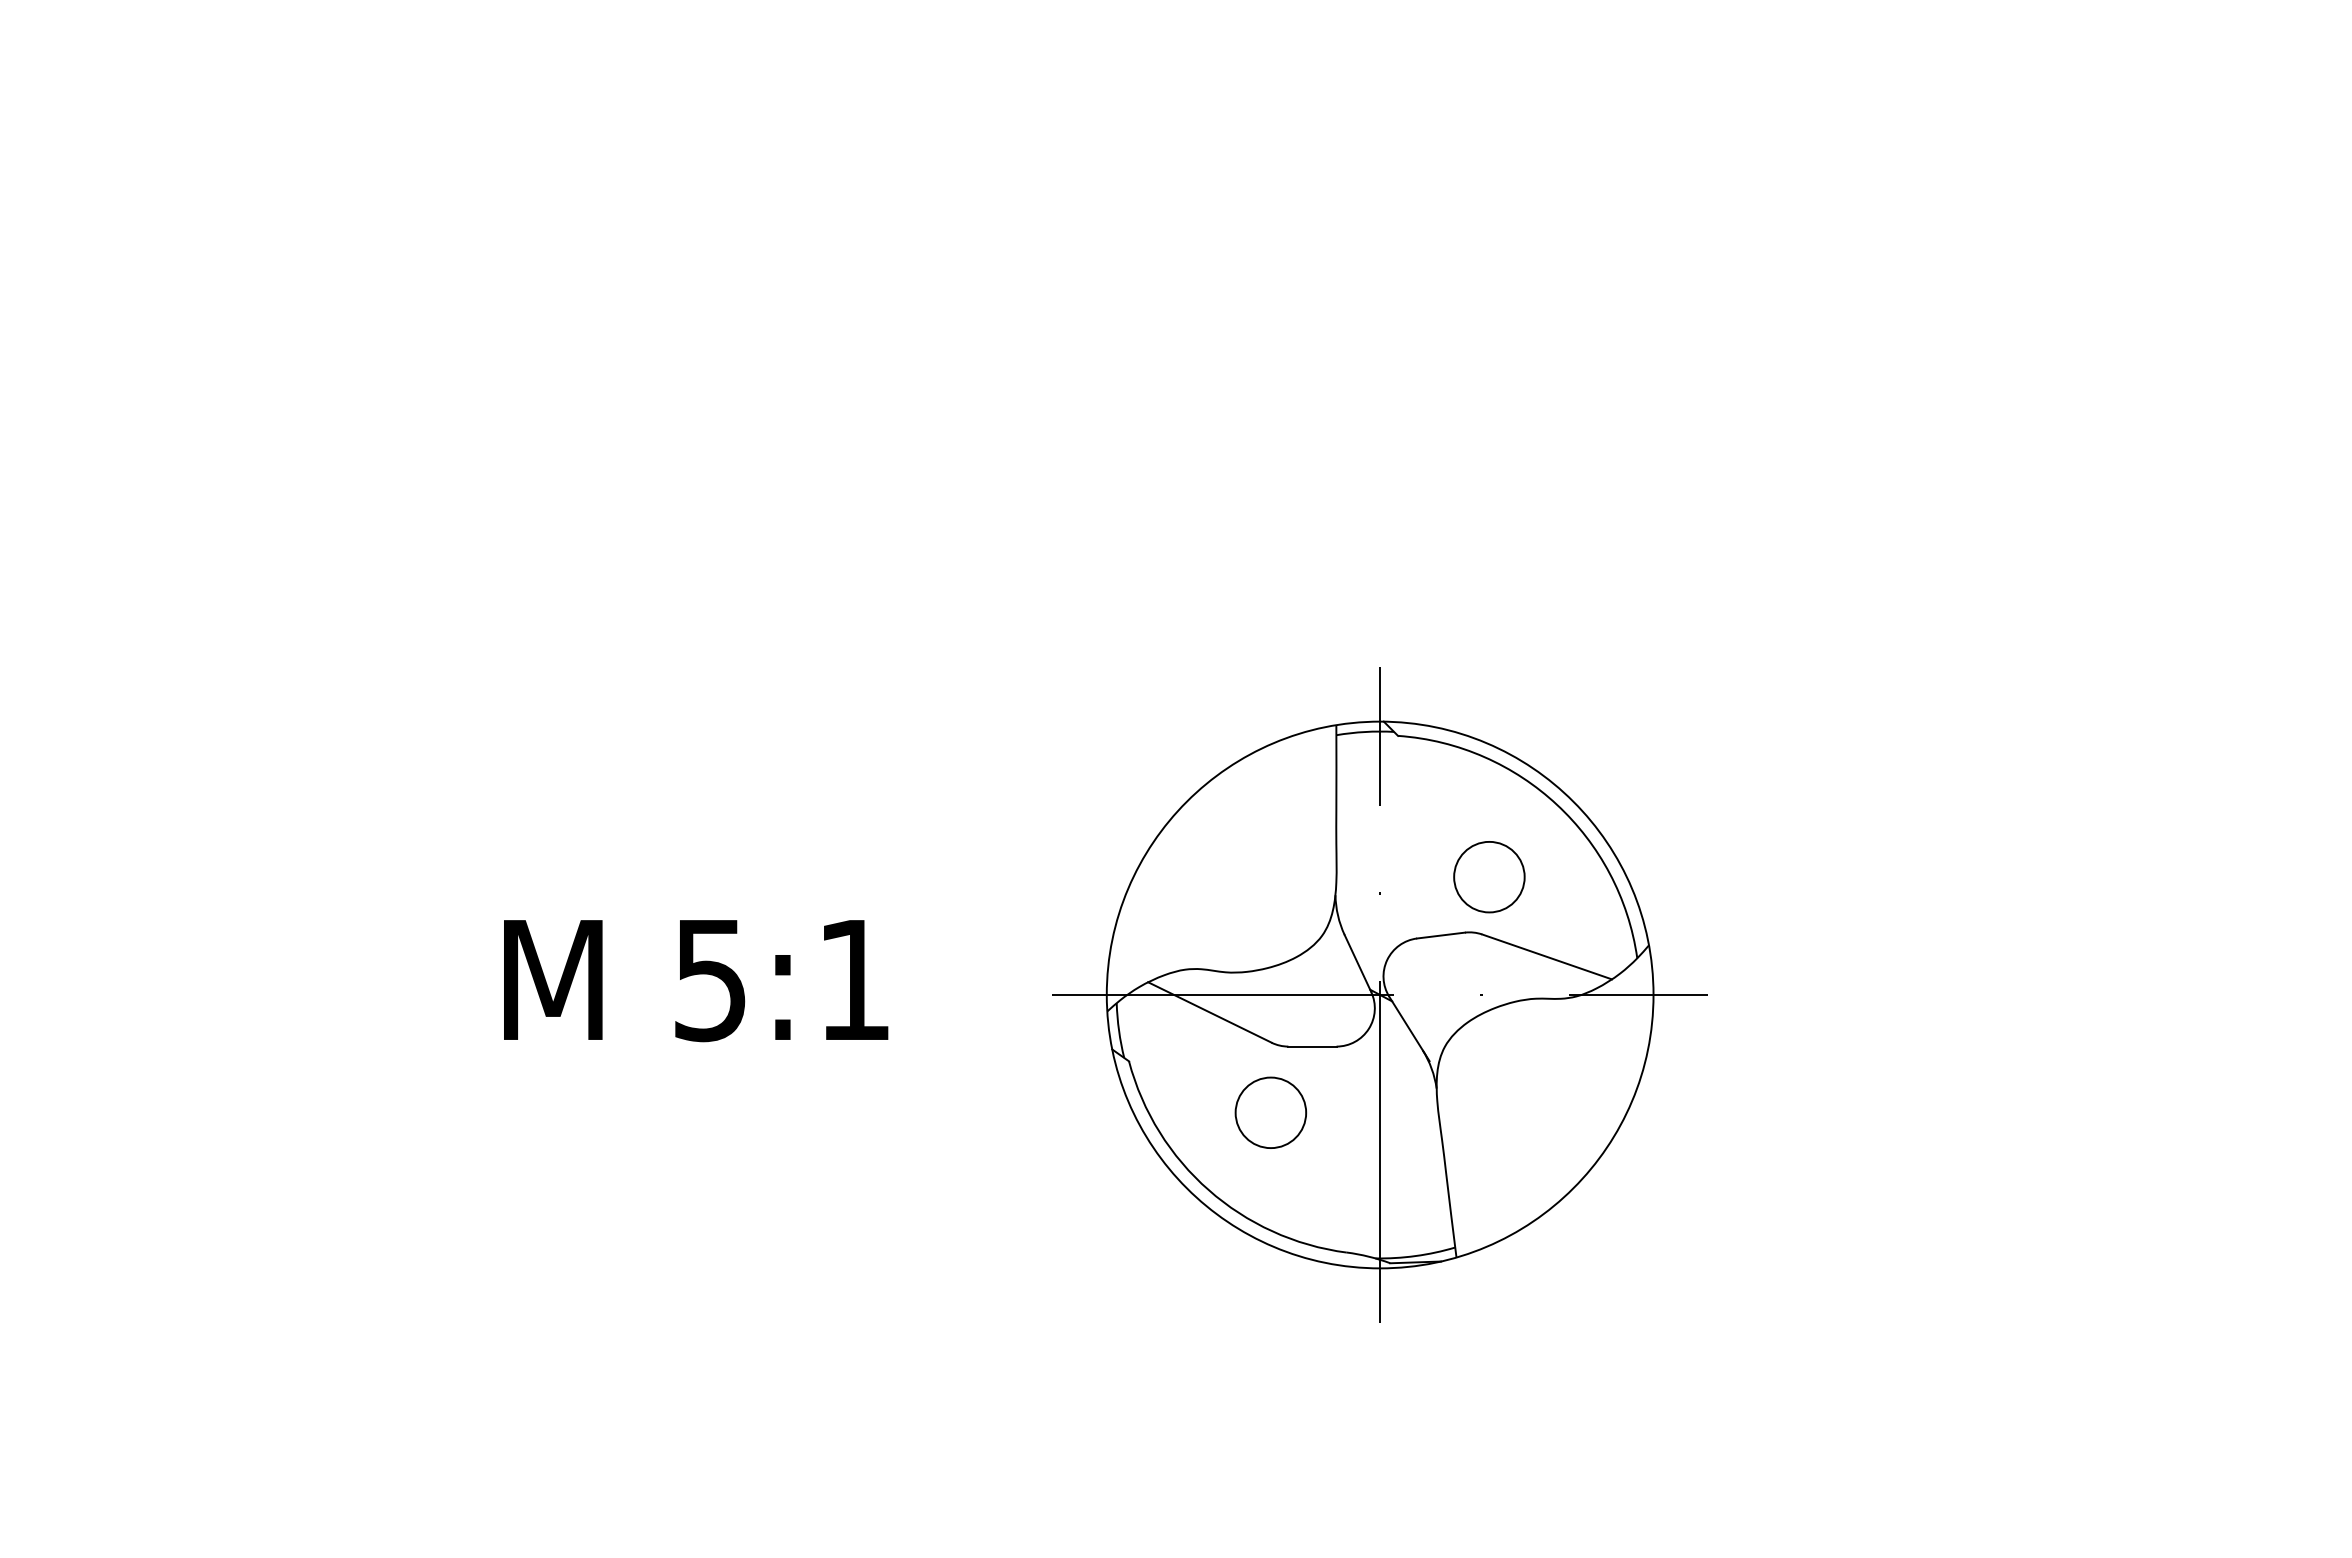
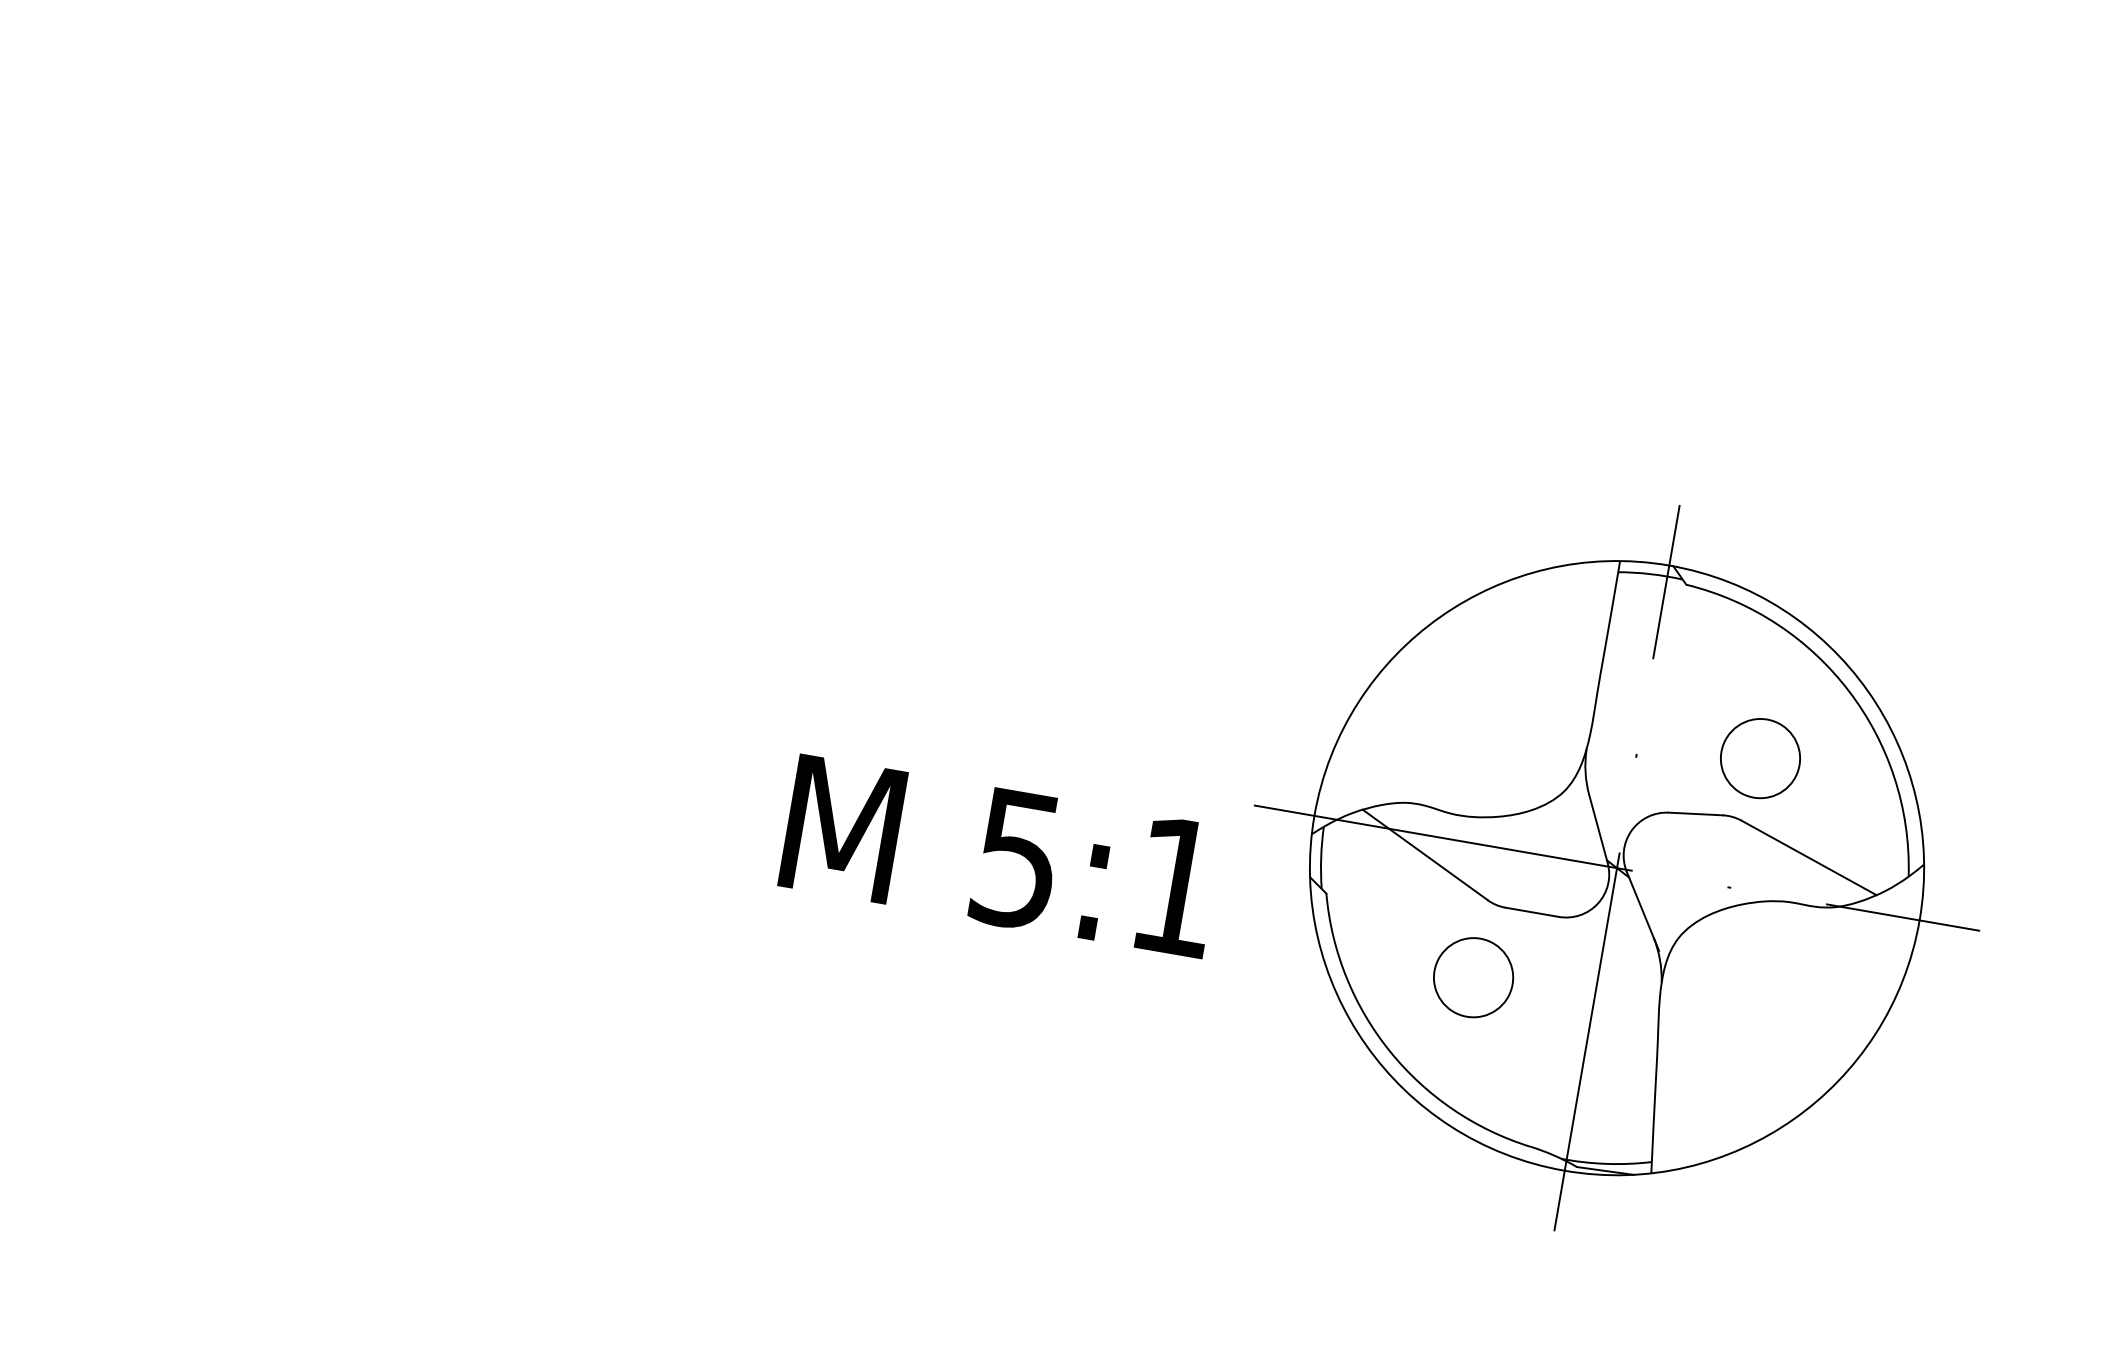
text: (696, 981) -> (1001, 858), moved

